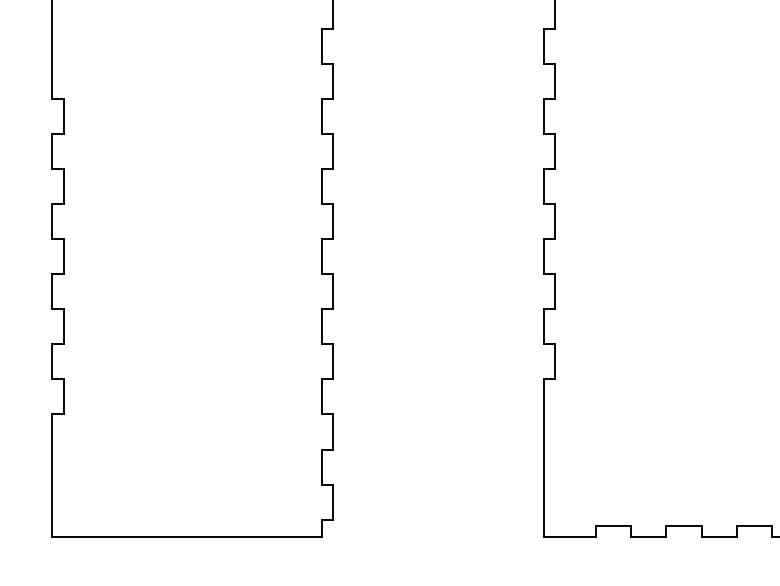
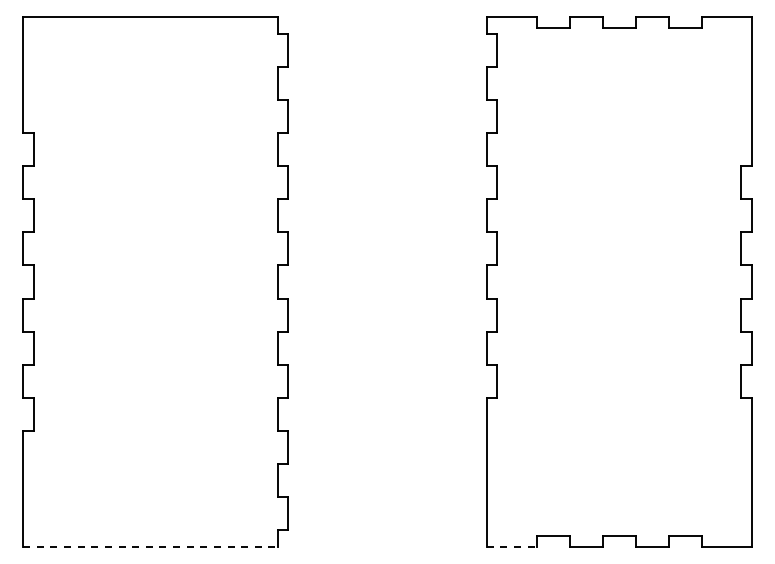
line: (187, 536) -> (150, 546), solid -> dashed
line: (569, 536) -> (511, 546), solid -> dashed

